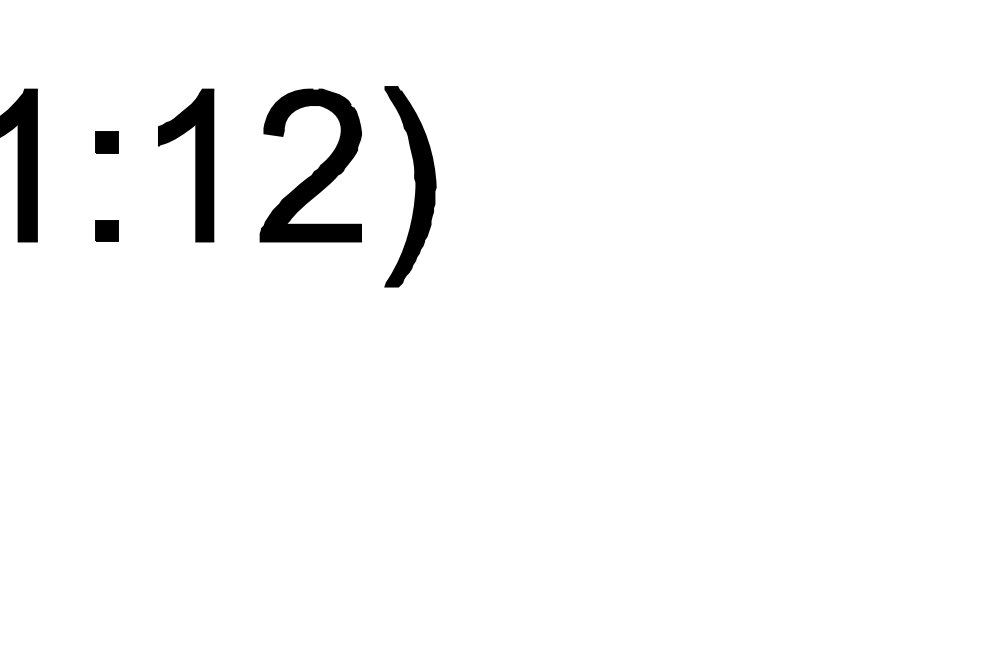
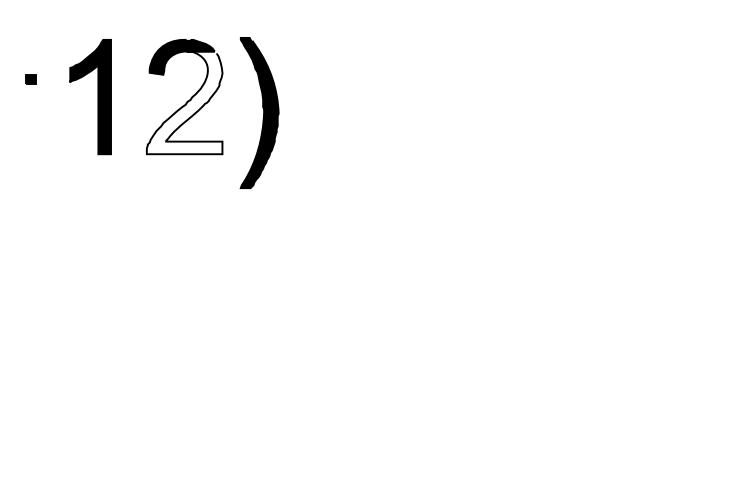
part: (106, 142) -> (30, 79), size x0.6
fill: (310, 172) -> (184, 102), removed
part: (106, 231) -> (30, 146), removed

